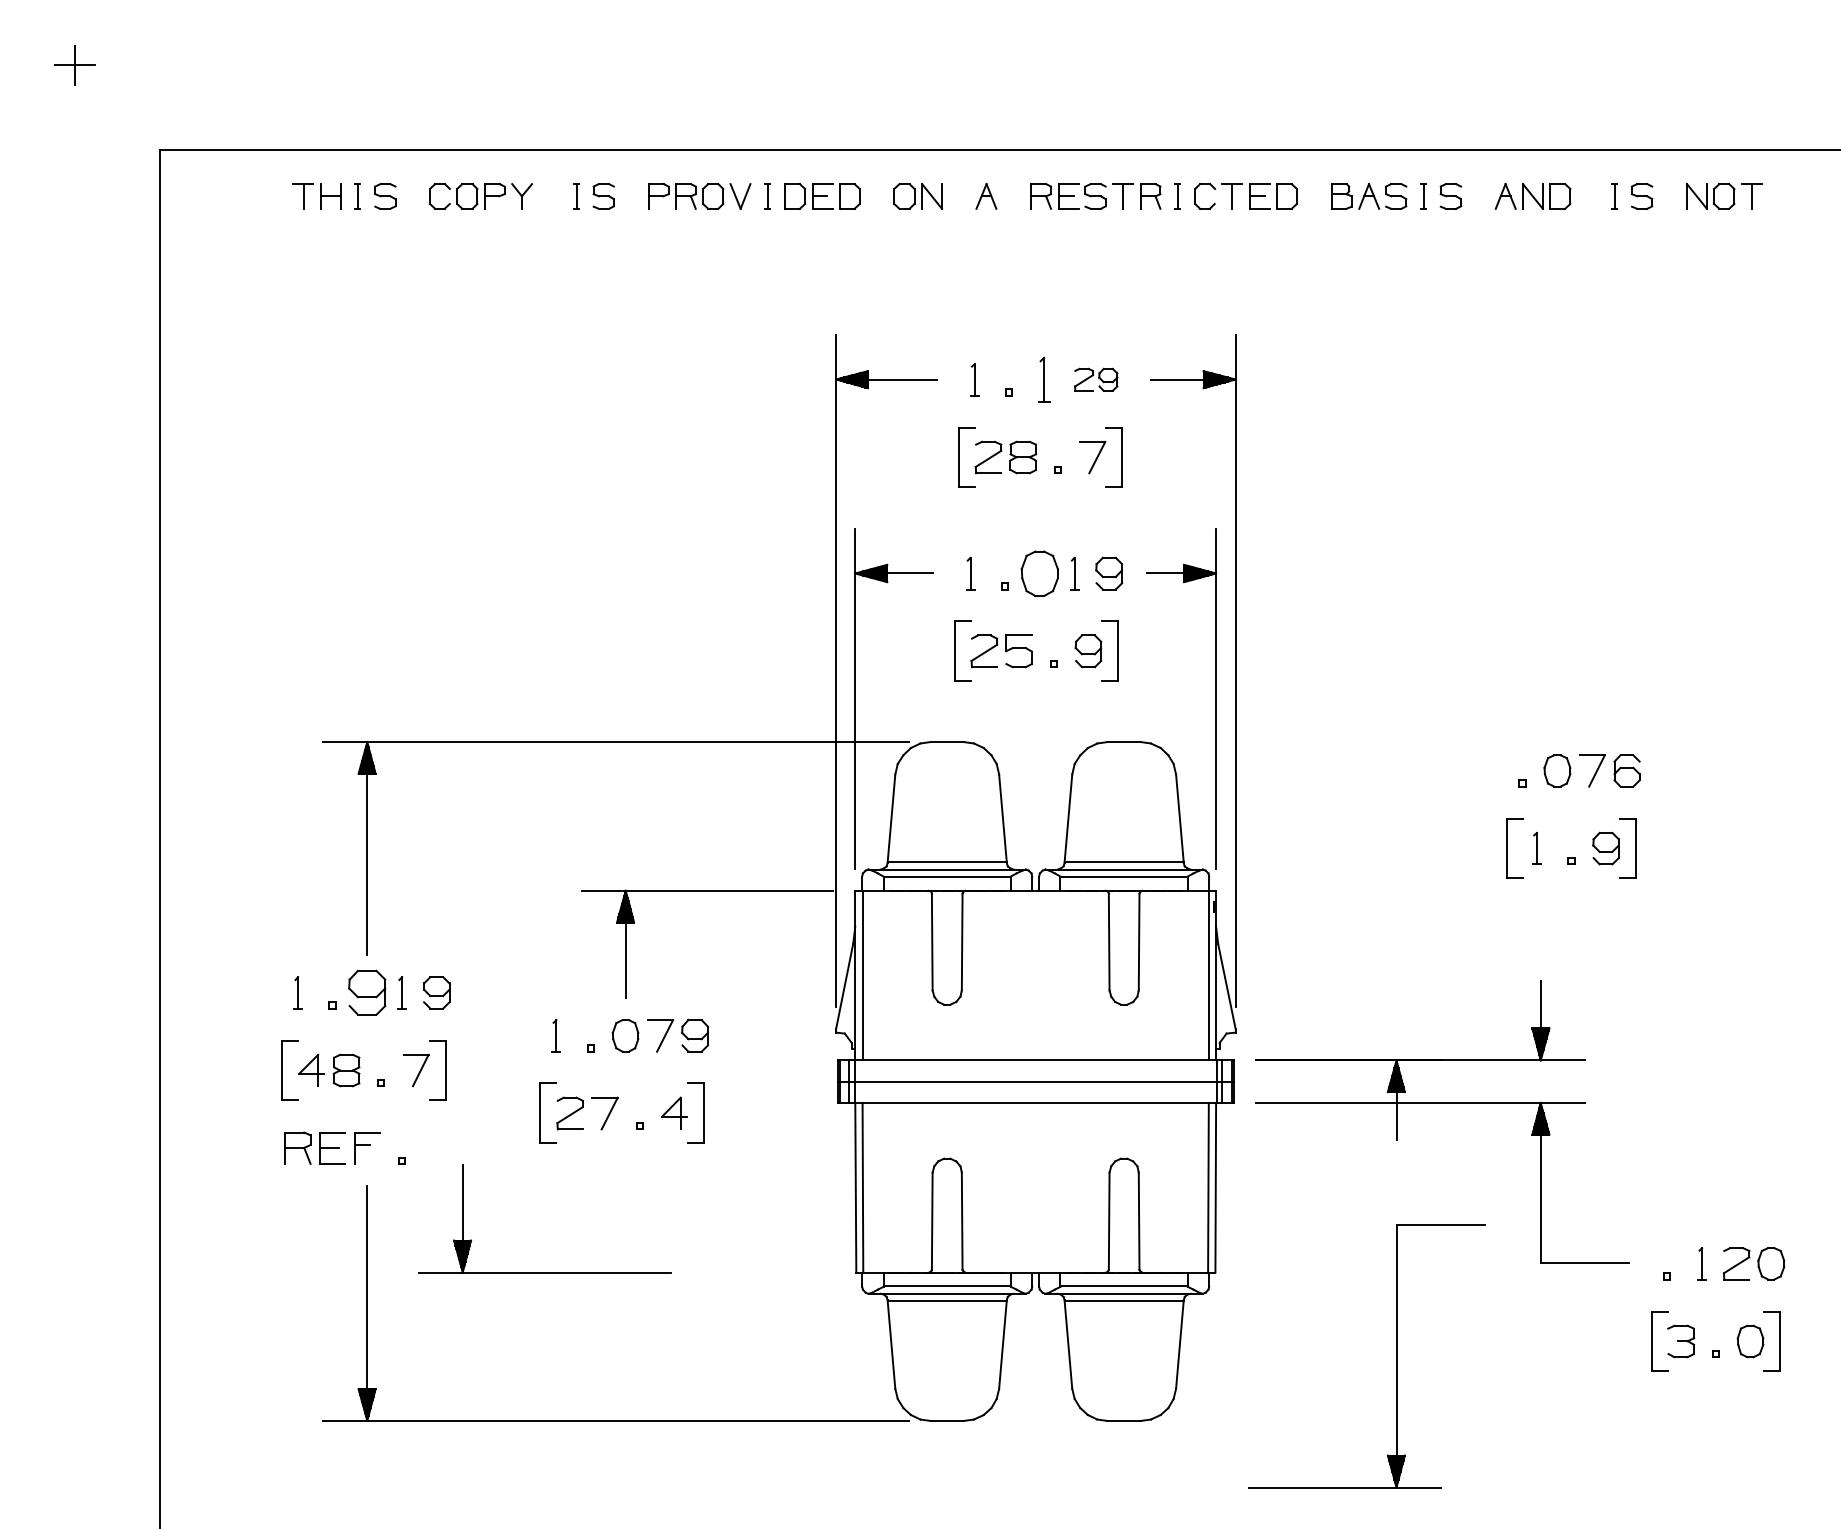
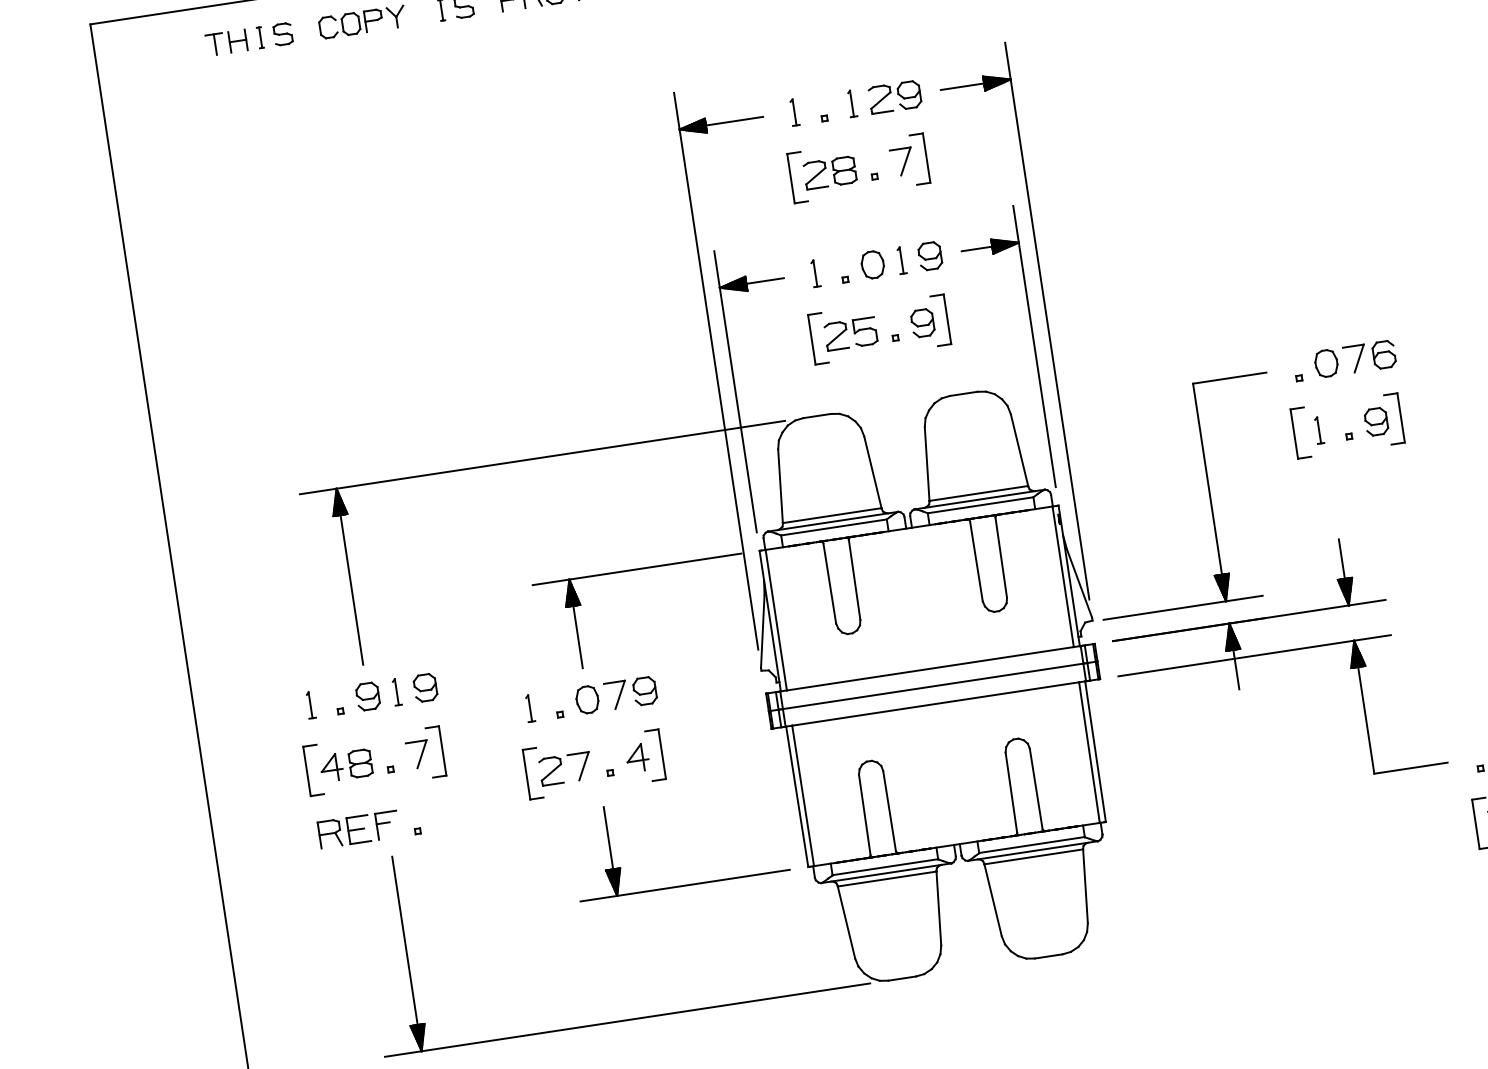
part: (1043, 379) -> (851, 103), size x0.71
part: (1096, 379) -> (895, 96), size x1.43
part: (1039, 573) -> (872, 264), size x0.71
part: (367, 992) -> (368, 696), size x0.71
part: (544, 1272) -> (684, 885), moved
part: (1396, 1356) -> (1209, 492), moved

